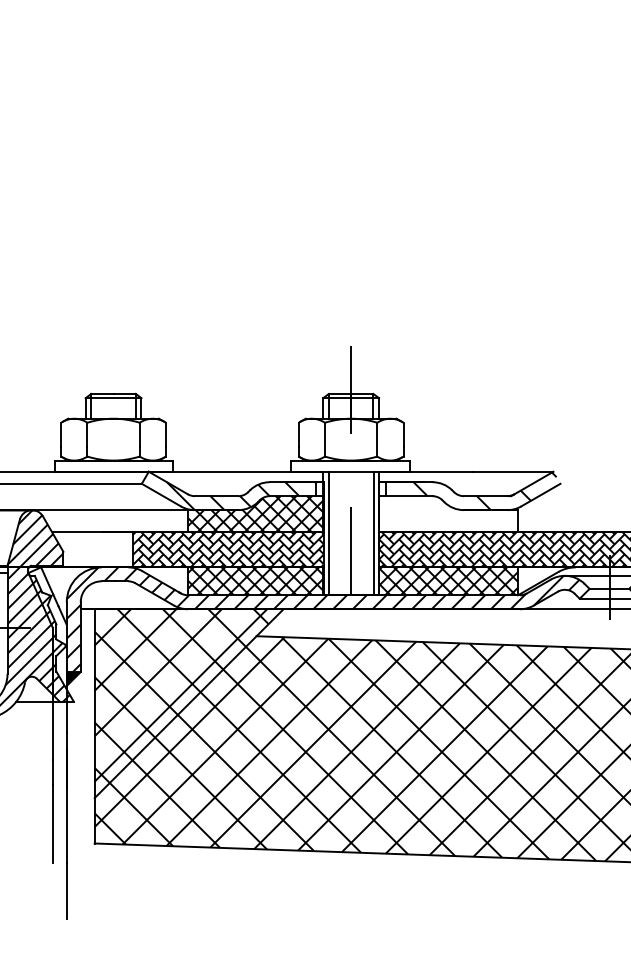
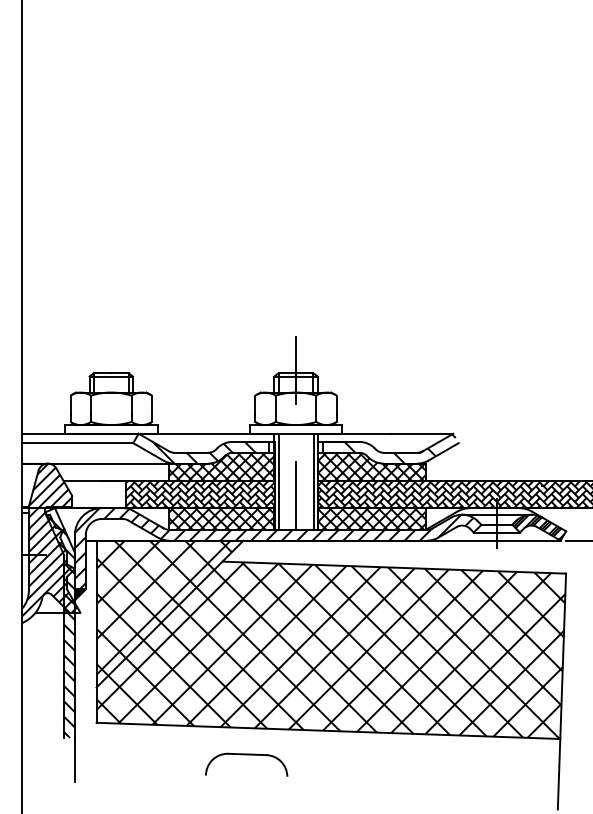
hatch: (448, 513) -> (371, 466), added
hatch: (46, 714) -> (59, 622), added
part: (287, 885) -> (246, 755), added

